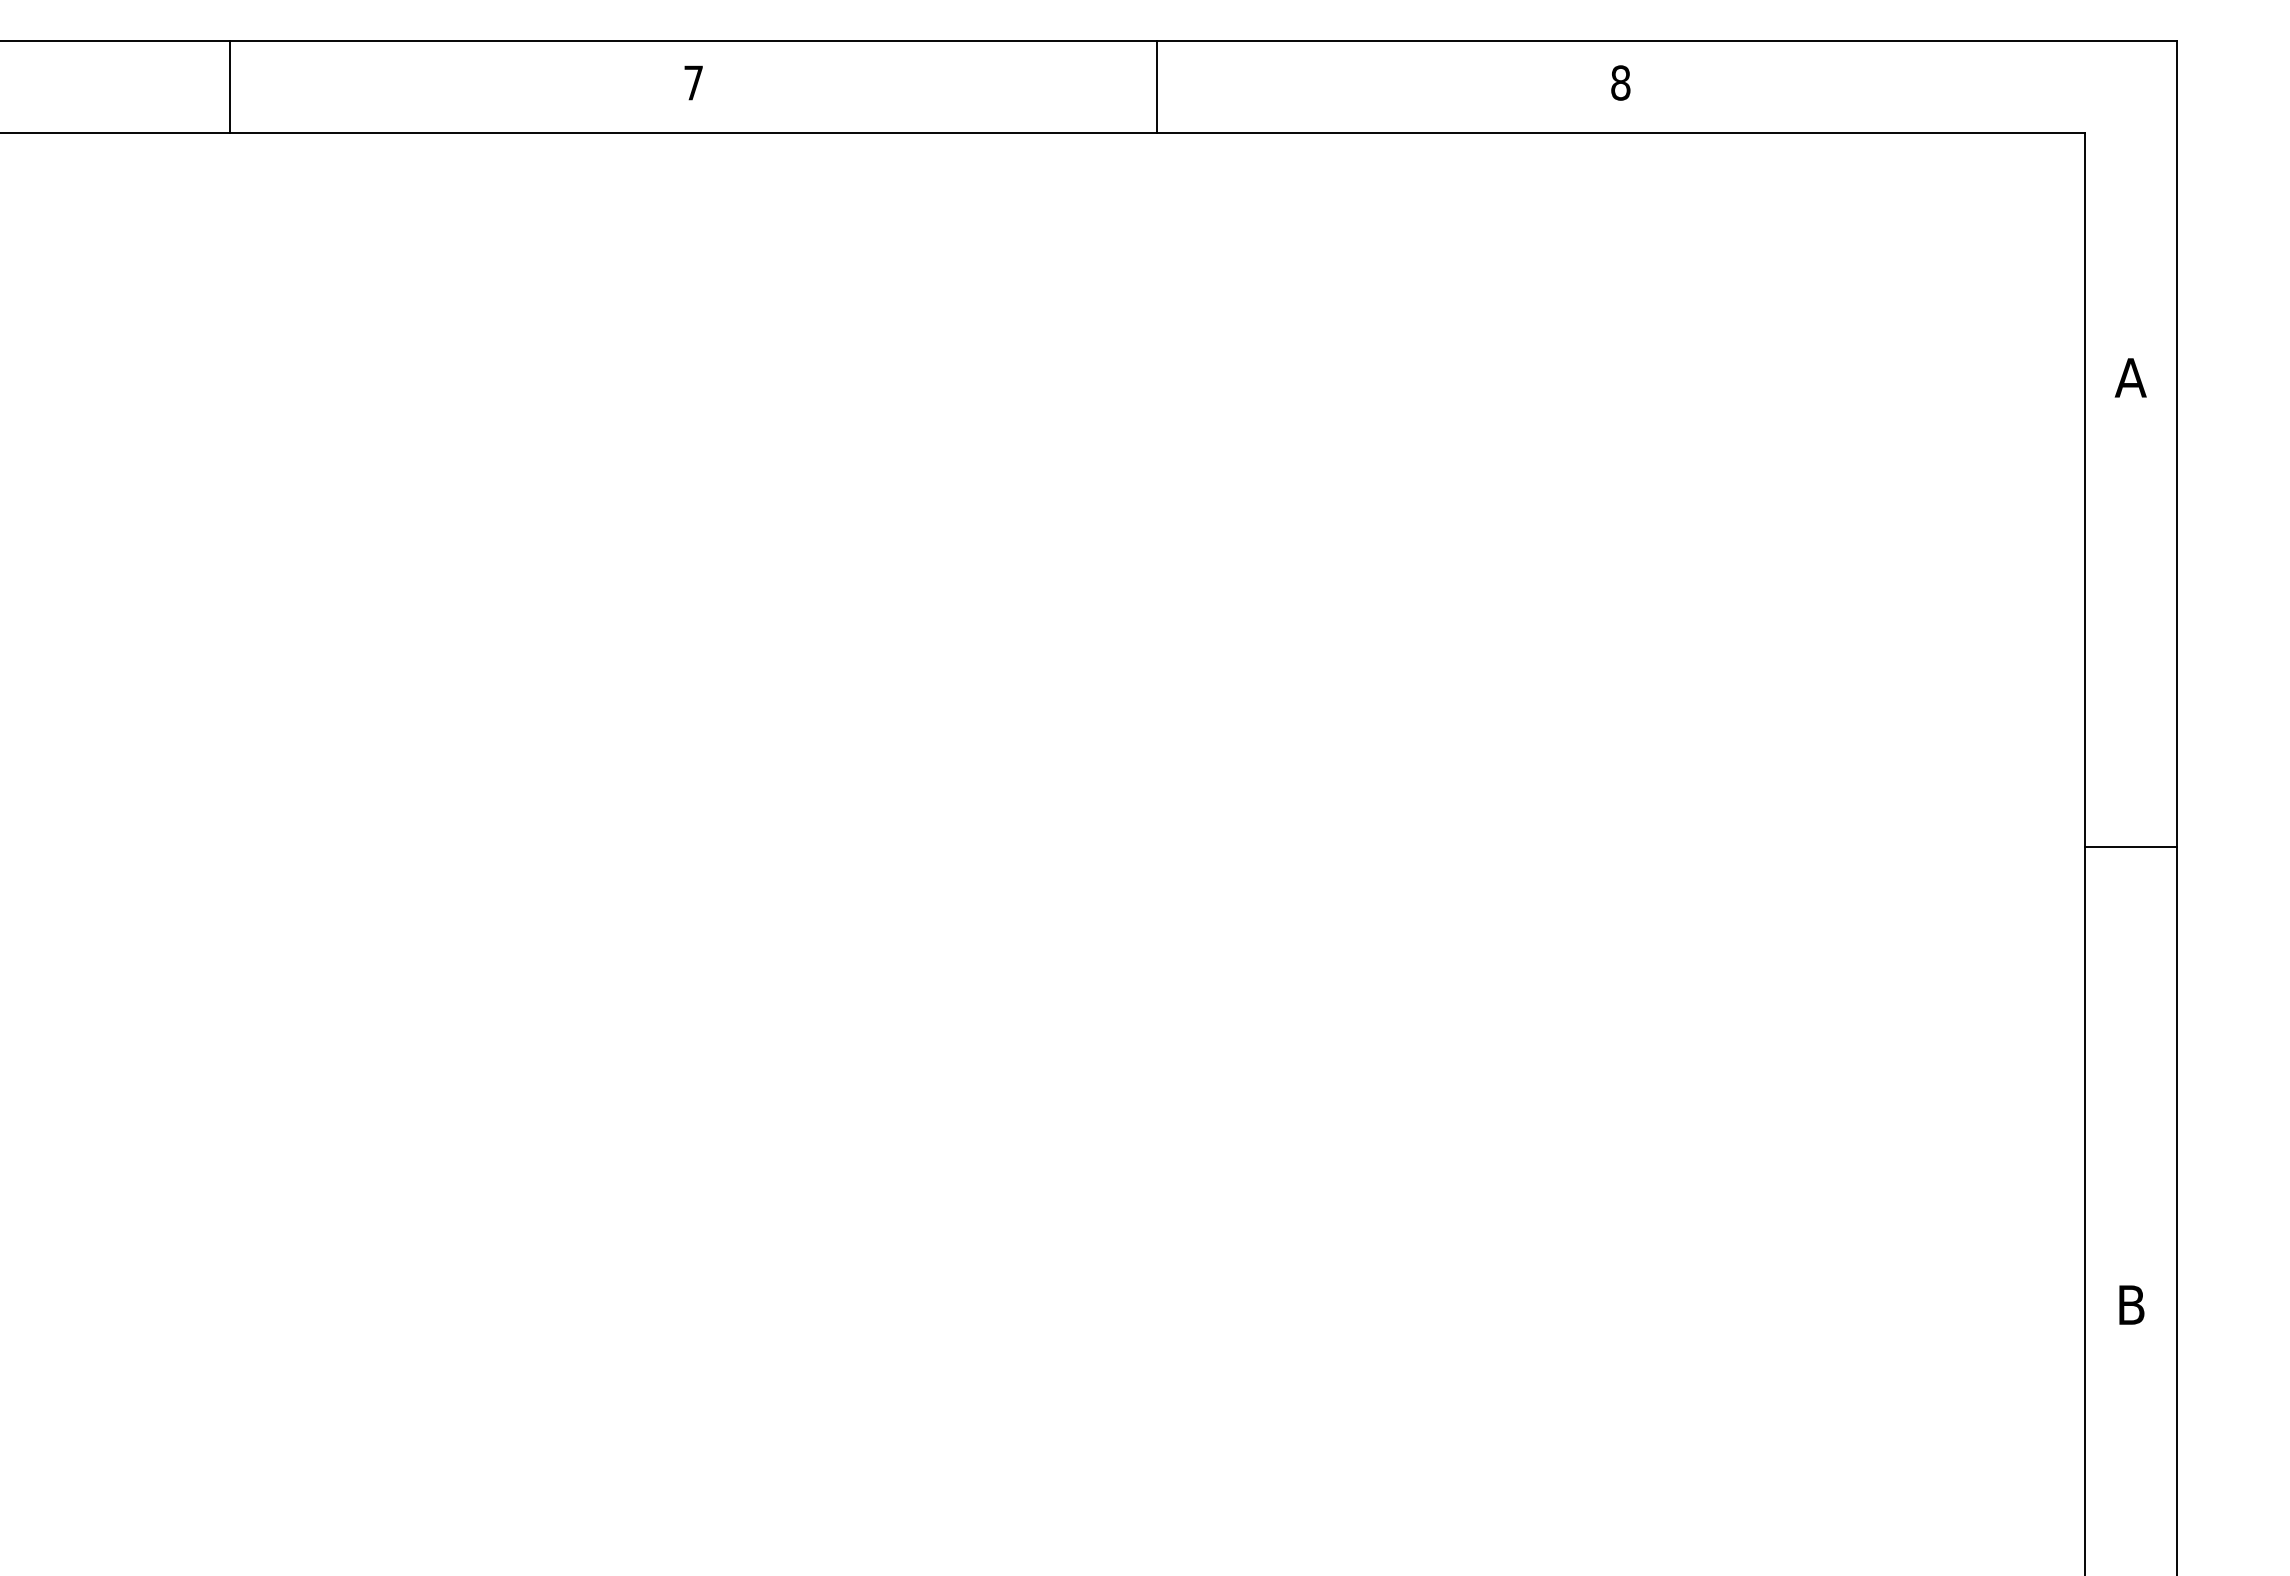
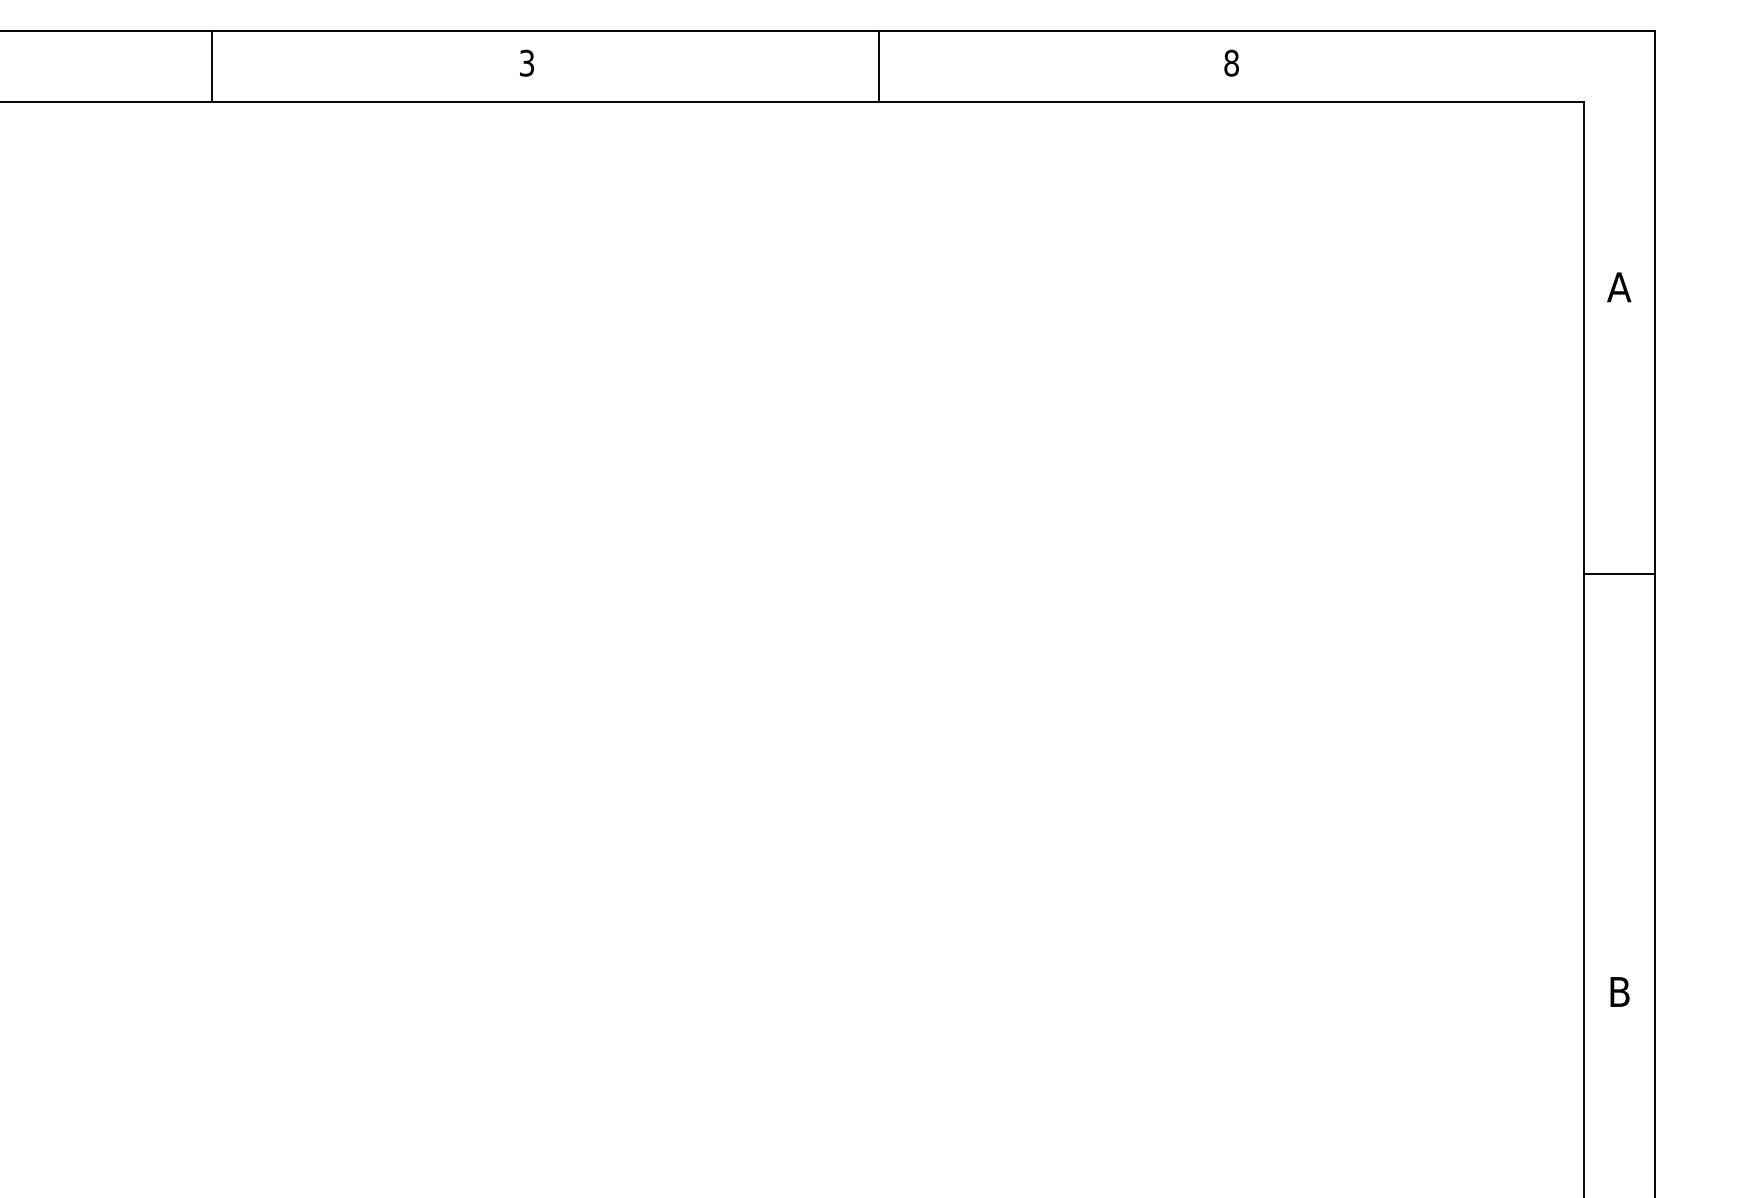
text: (693, 82) -> (526, 62), 7 -> 3
line: (230, 86) -> (212, 65), moved
line: (2130, 847) -> (1618, 574), moved

